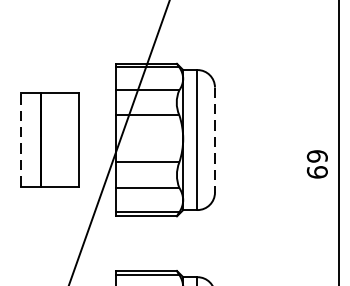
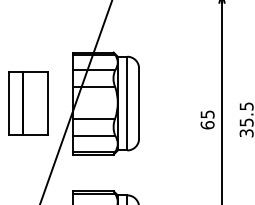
line: (21, 139) -> (9, 103), dashed -> solid
line: (215, 141) -> (139, 104), dashed -> solid
text: (317, 156) -> (207, 114), 69 -> 65

